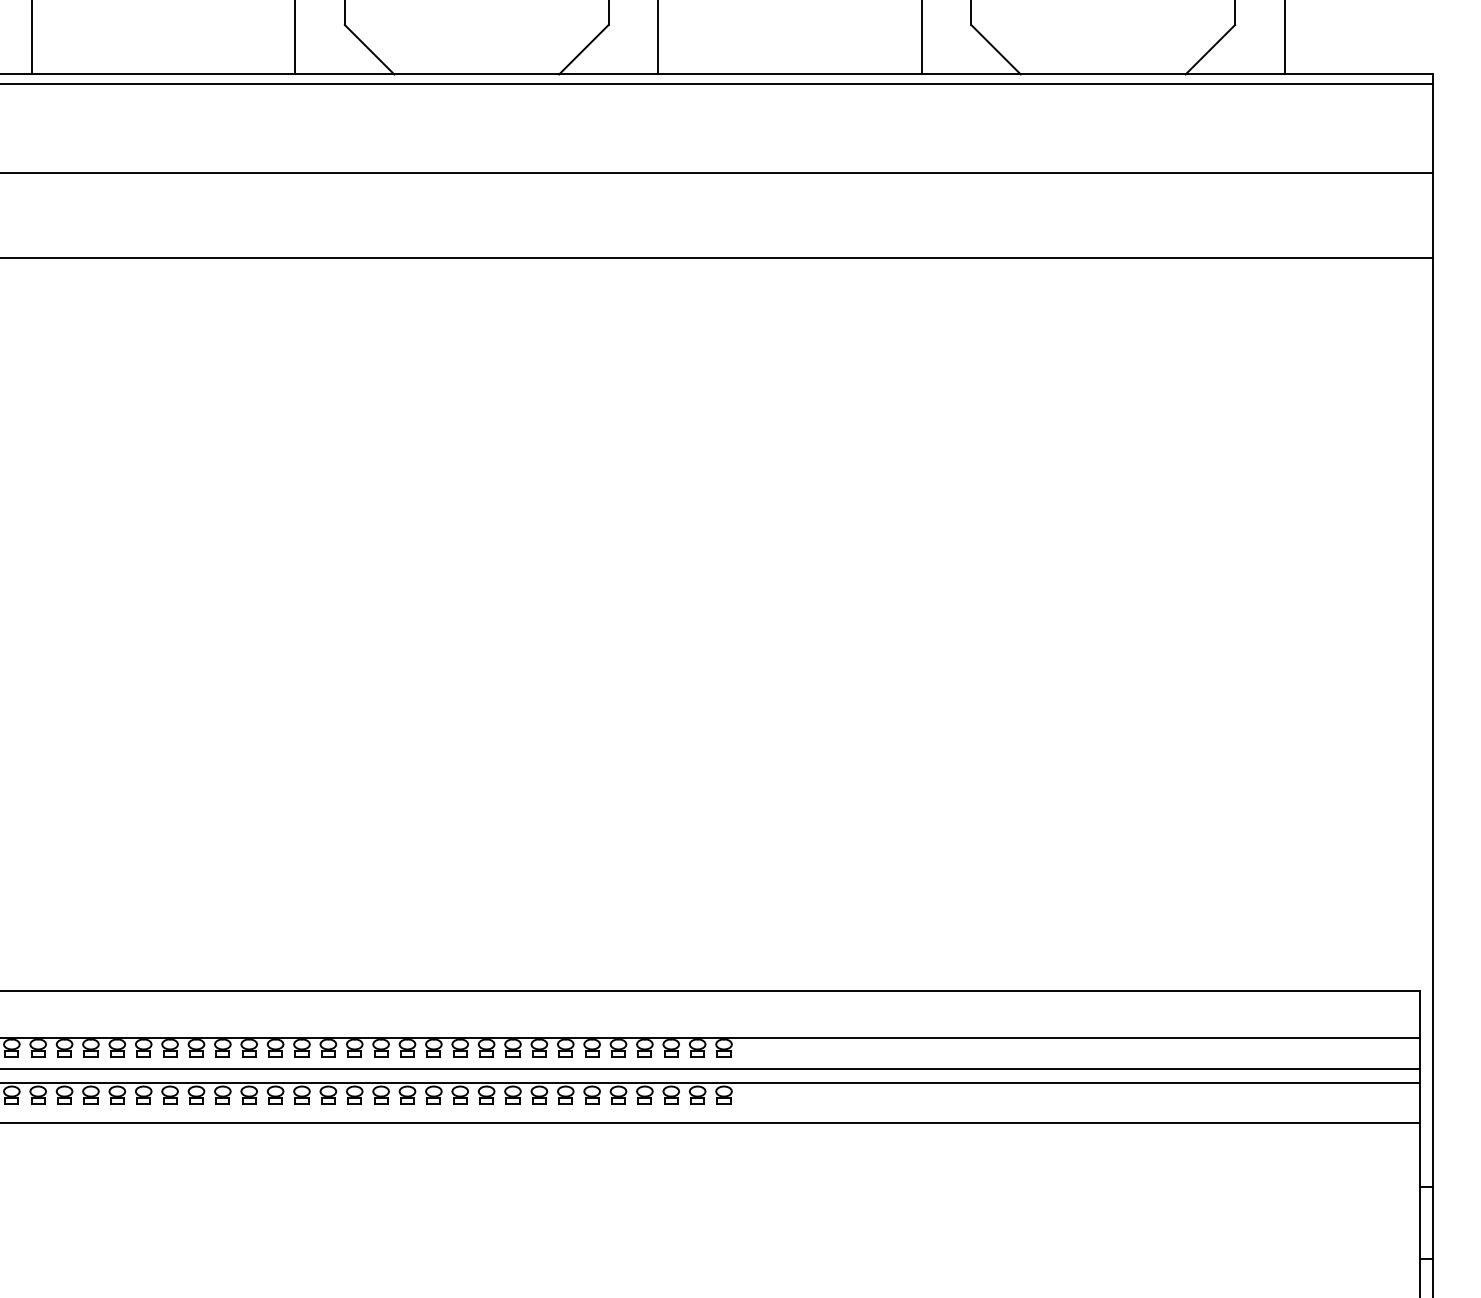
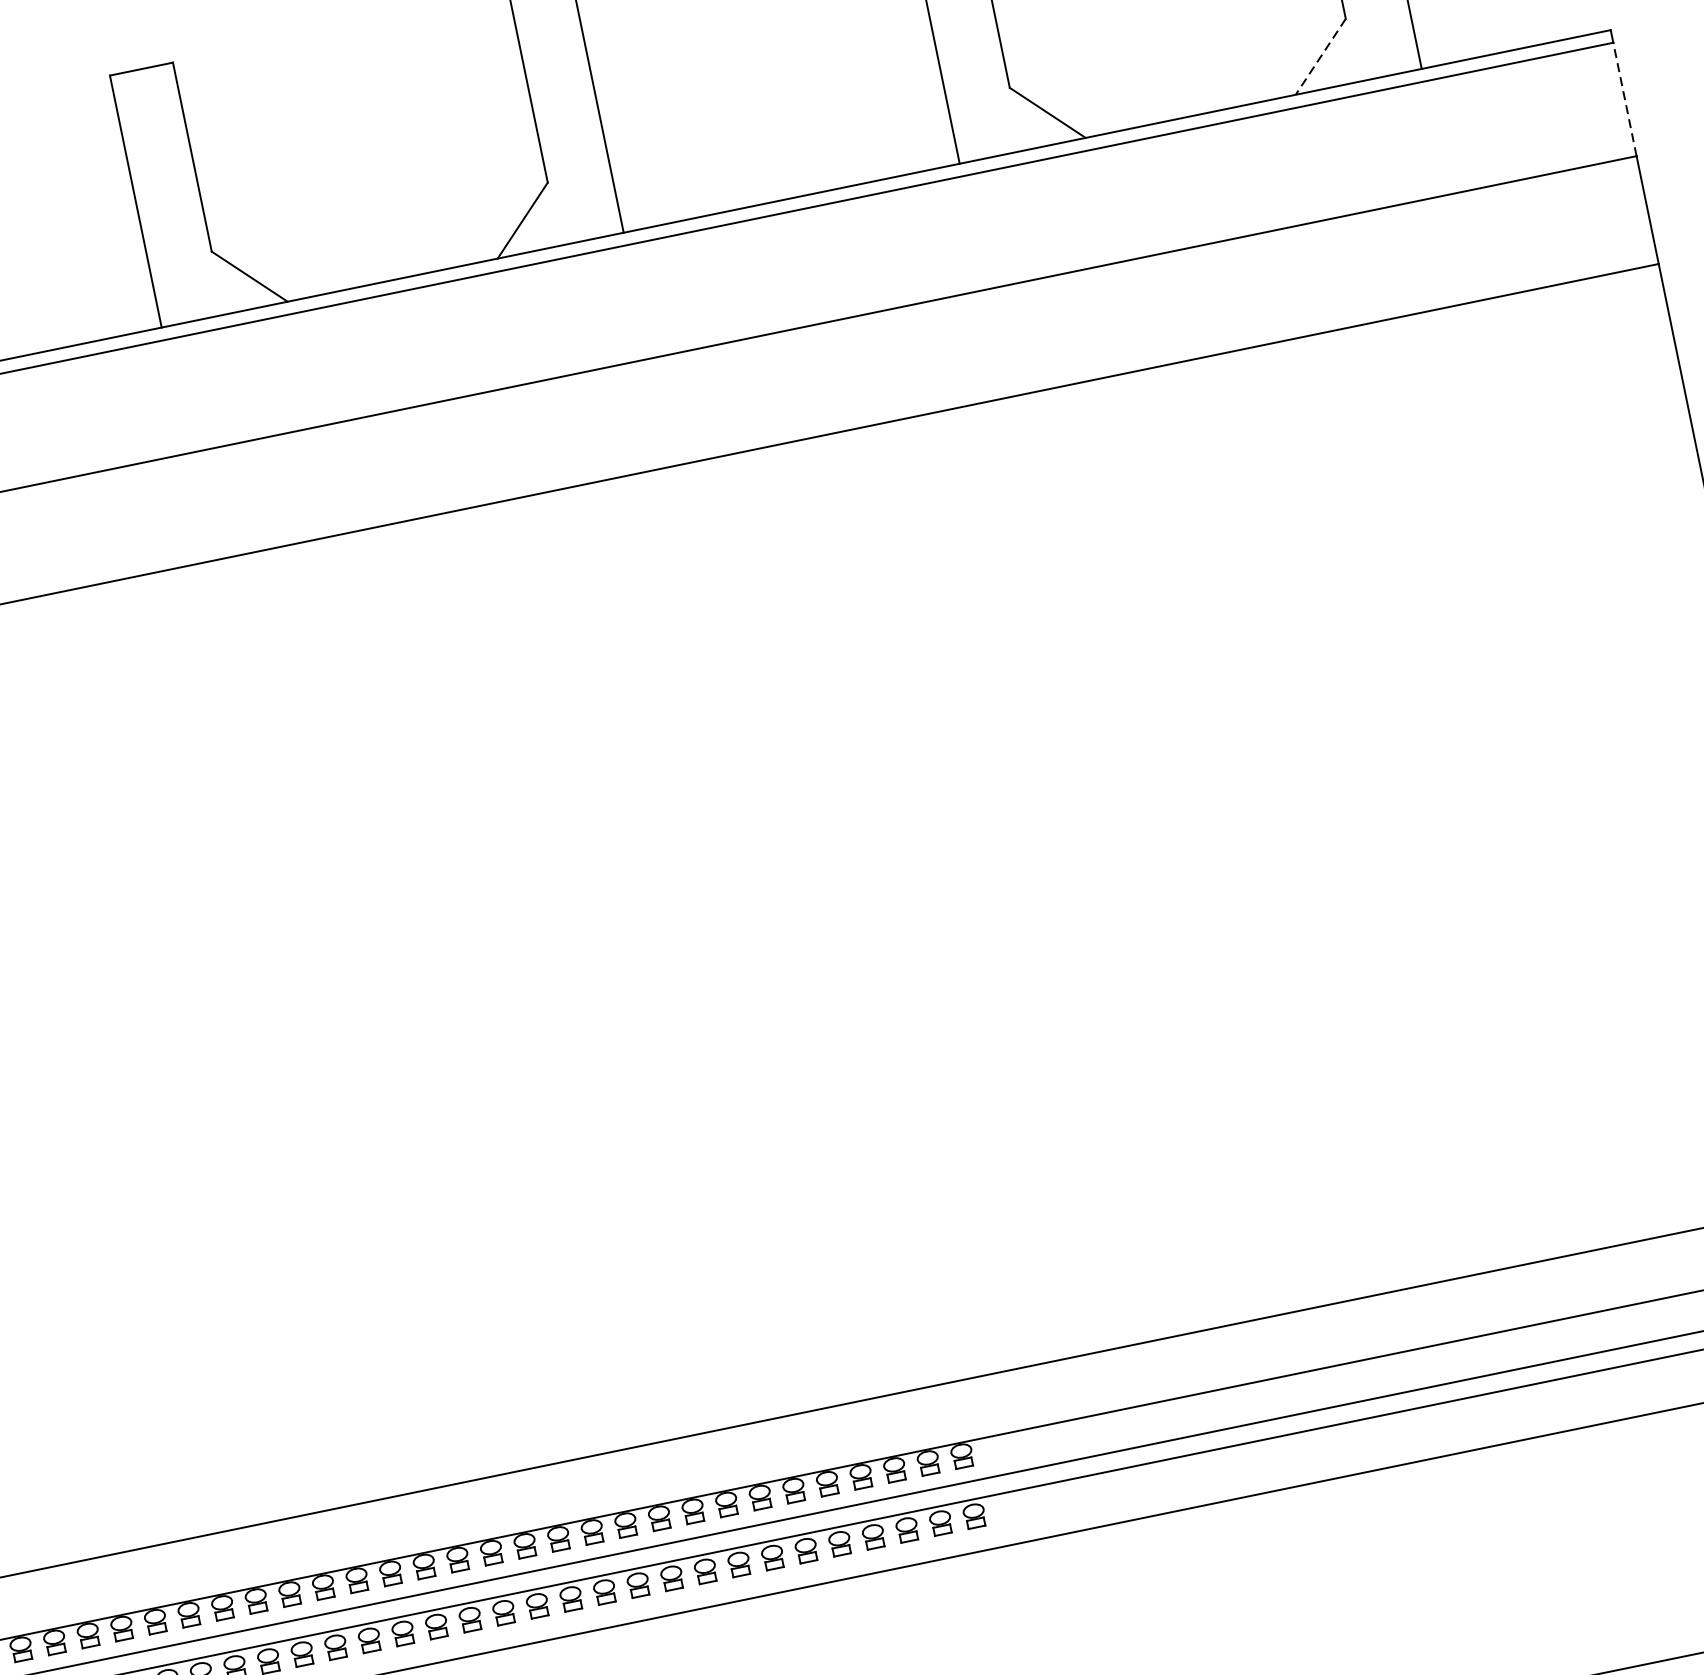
line: (1210, 49) -> (1320, 56), solid -> dashed
line: (1432, 128) -> (1624, 99), solid -> dashed

